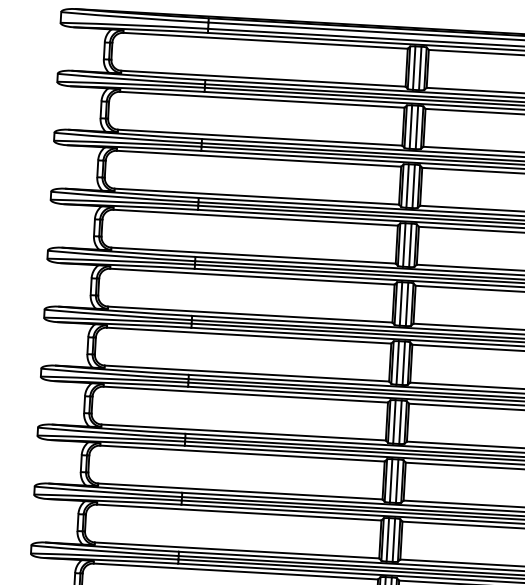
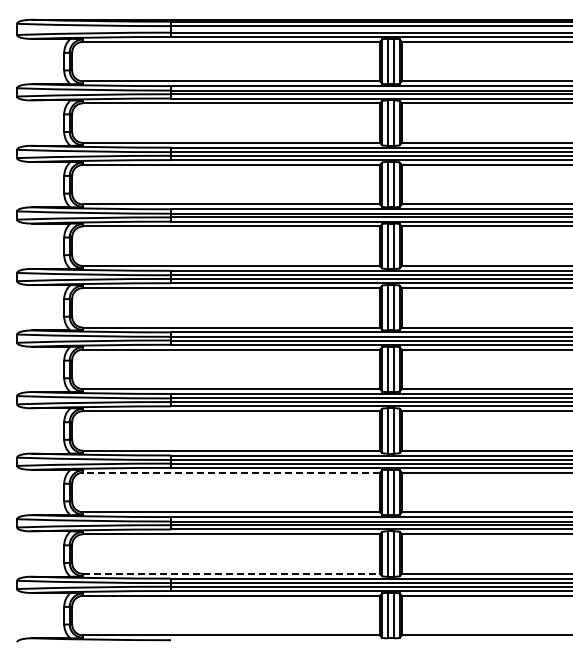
line: (242, 453) -> (231, 472), solid -> dashed
line: (238, 550) -> (232, 573), solid -> dashed

